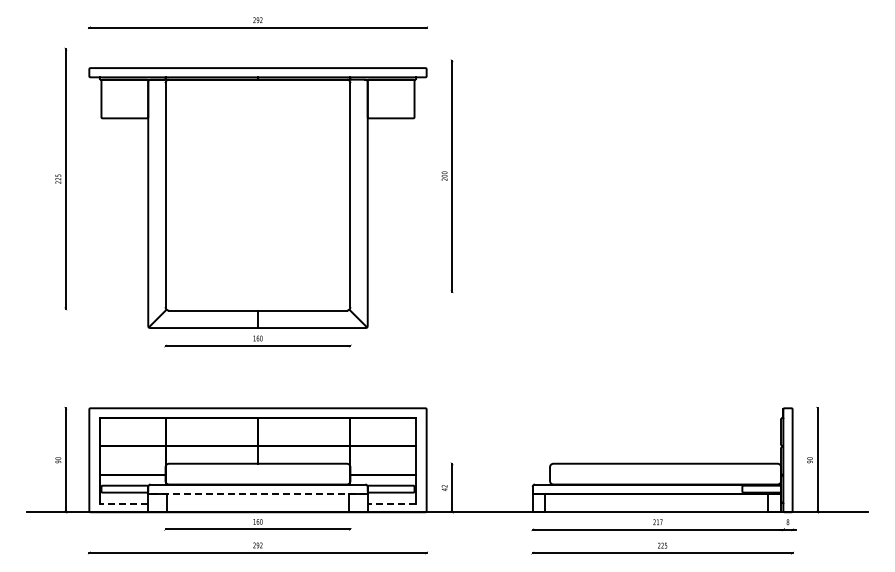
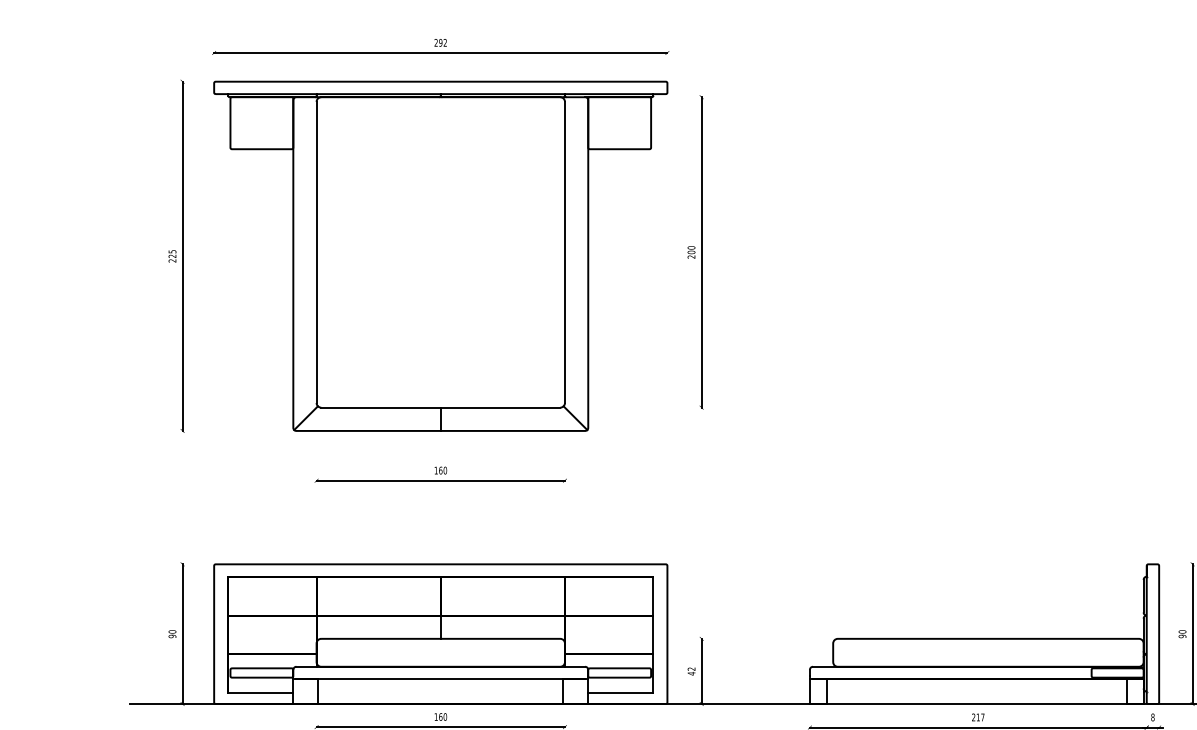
part: (257, 197) -> (440, 255), moved
line: (258, 493) -> (441, 678), dashed -> solid
line: (123, 504) -> (260, 693), dashed -> solid
line: (391, 504) -> (620, 693), dashed -> solid

